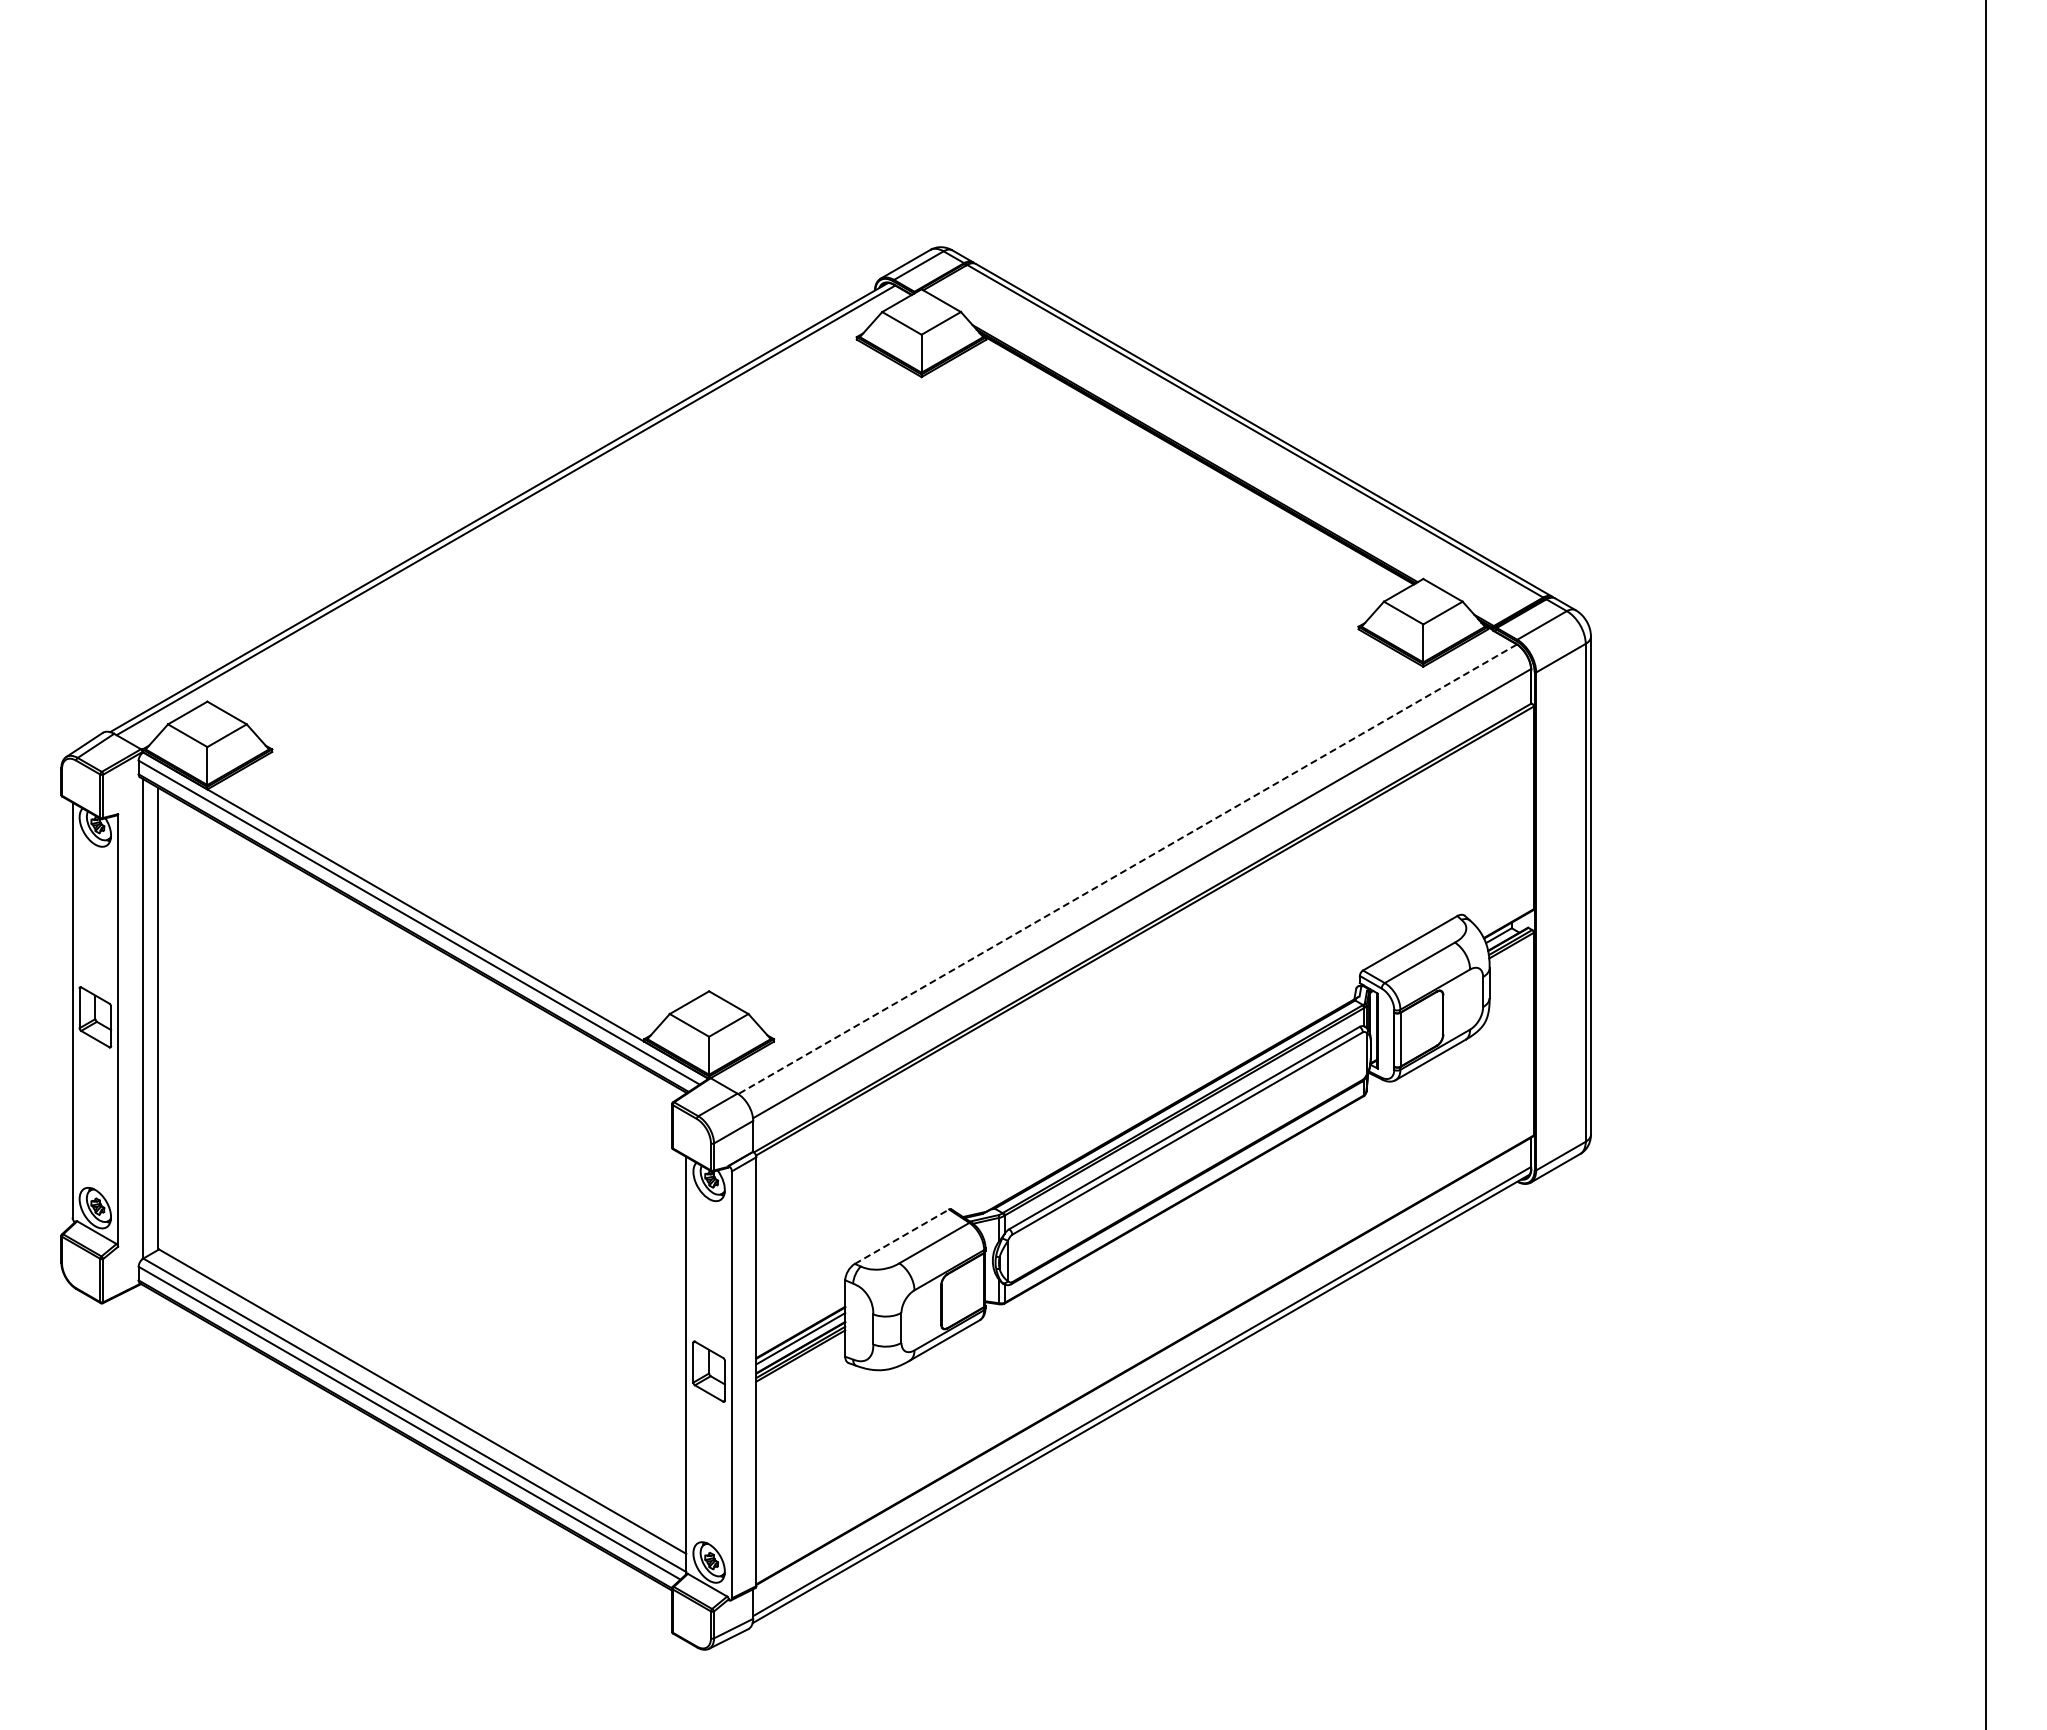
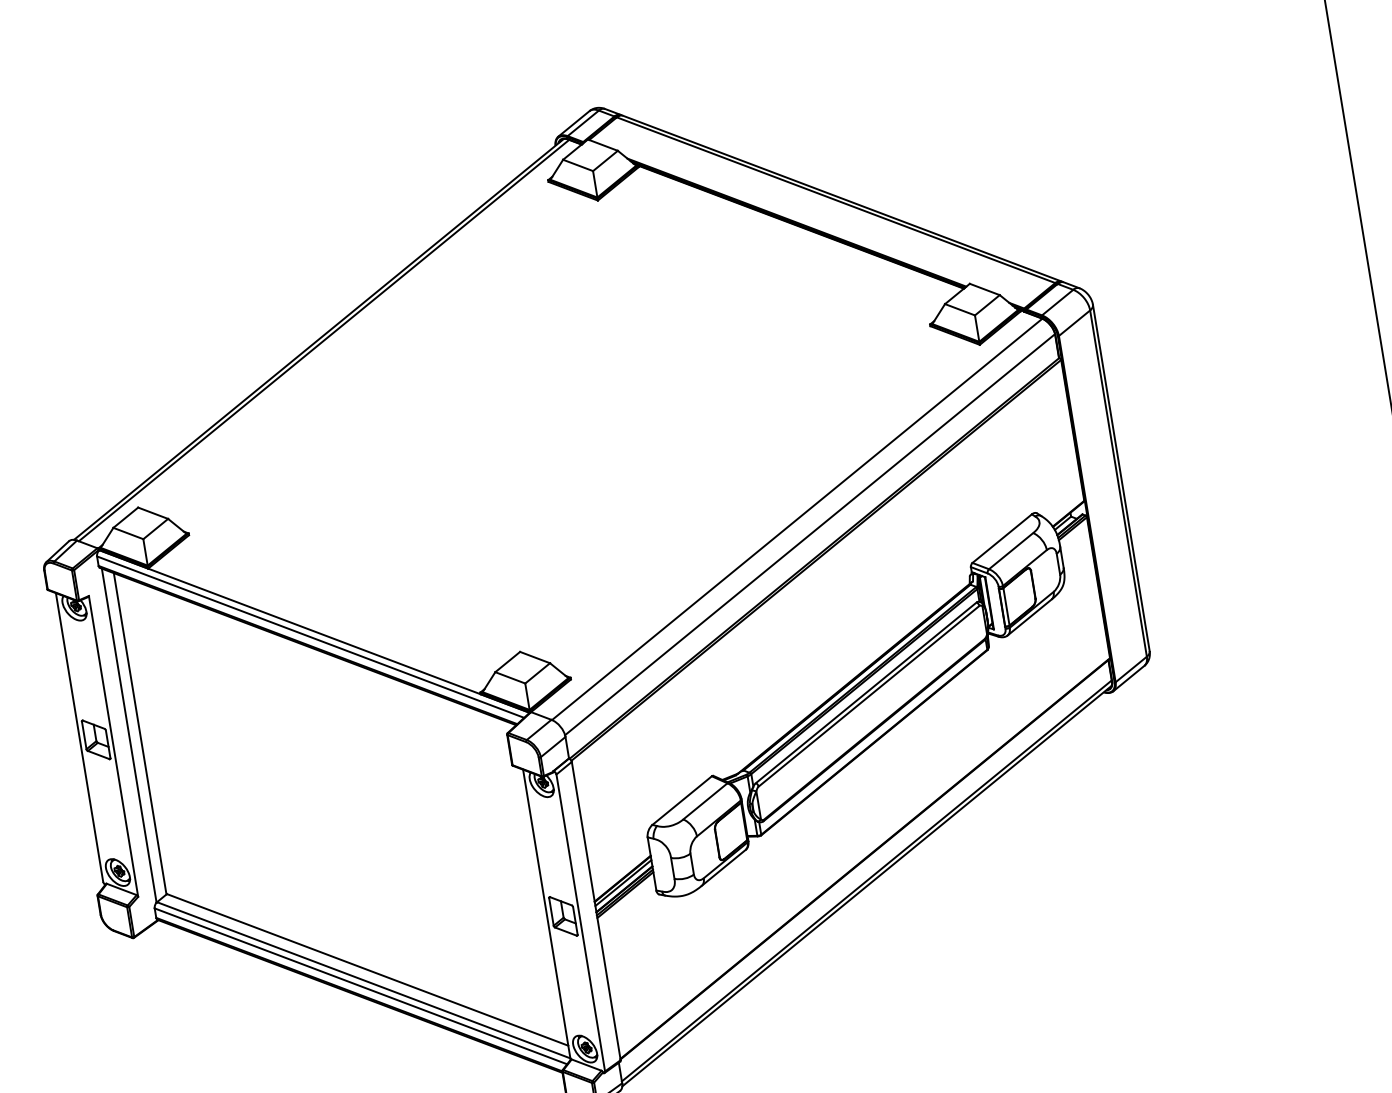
line: (1127, 869) -> (797, 519), dashed -> solid
line: (902, 1236) -> (682, 800), dashed -> solid

